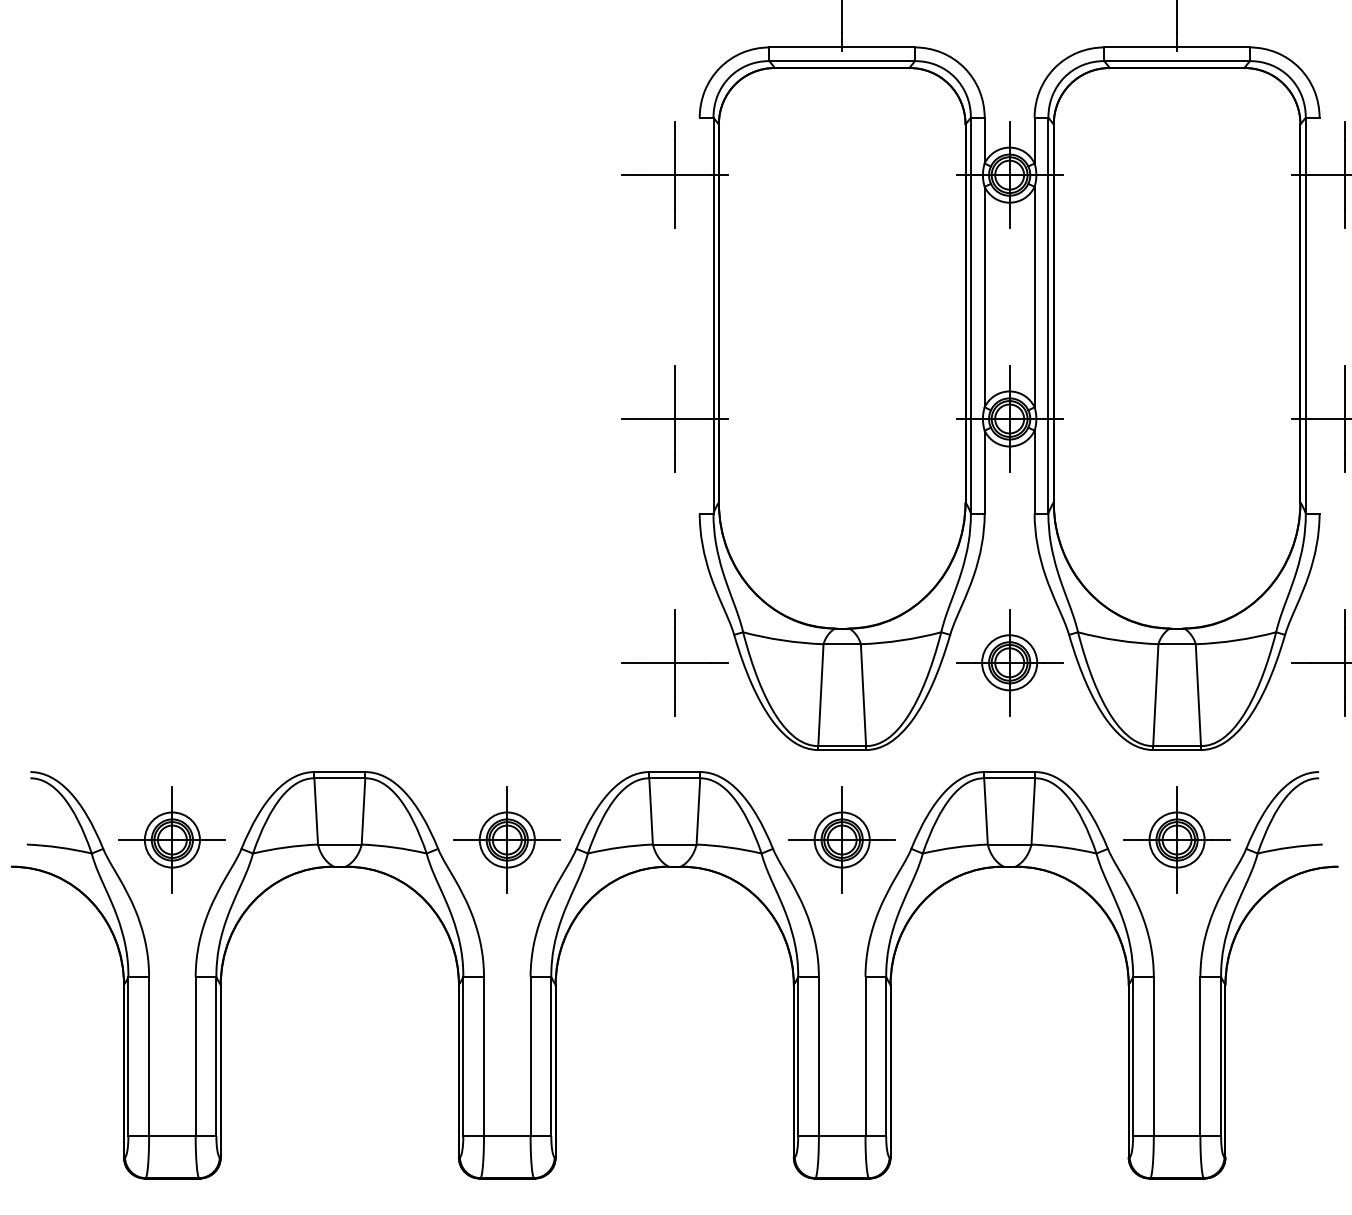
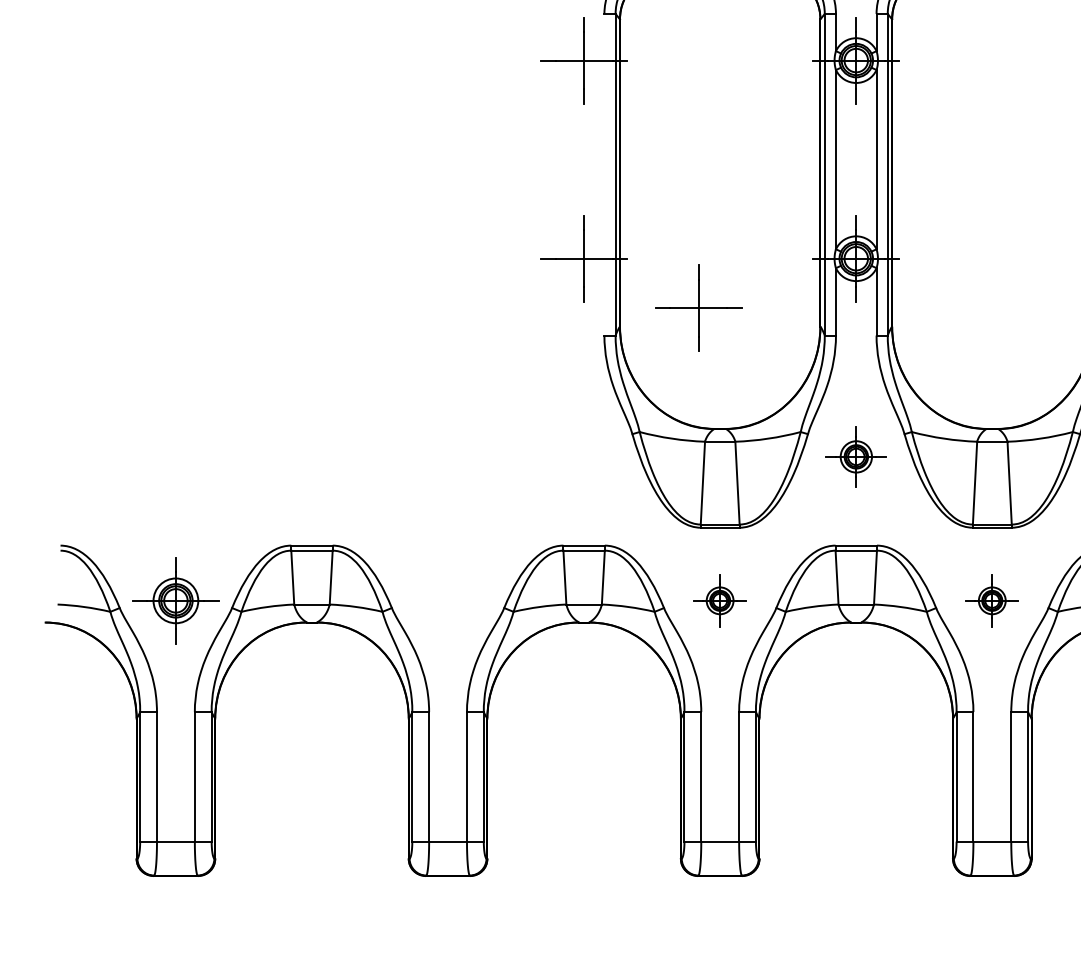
part: (674, 662) -> (698, 307), moved
part: (1009, 662) -> (856, 456), size x0.7
part: (506, 839) -> (447, 600), removed
part: (841, 839) -> (719, 600), size x0.6
part: (1176, 839) -> (991, 600), size x0.6

